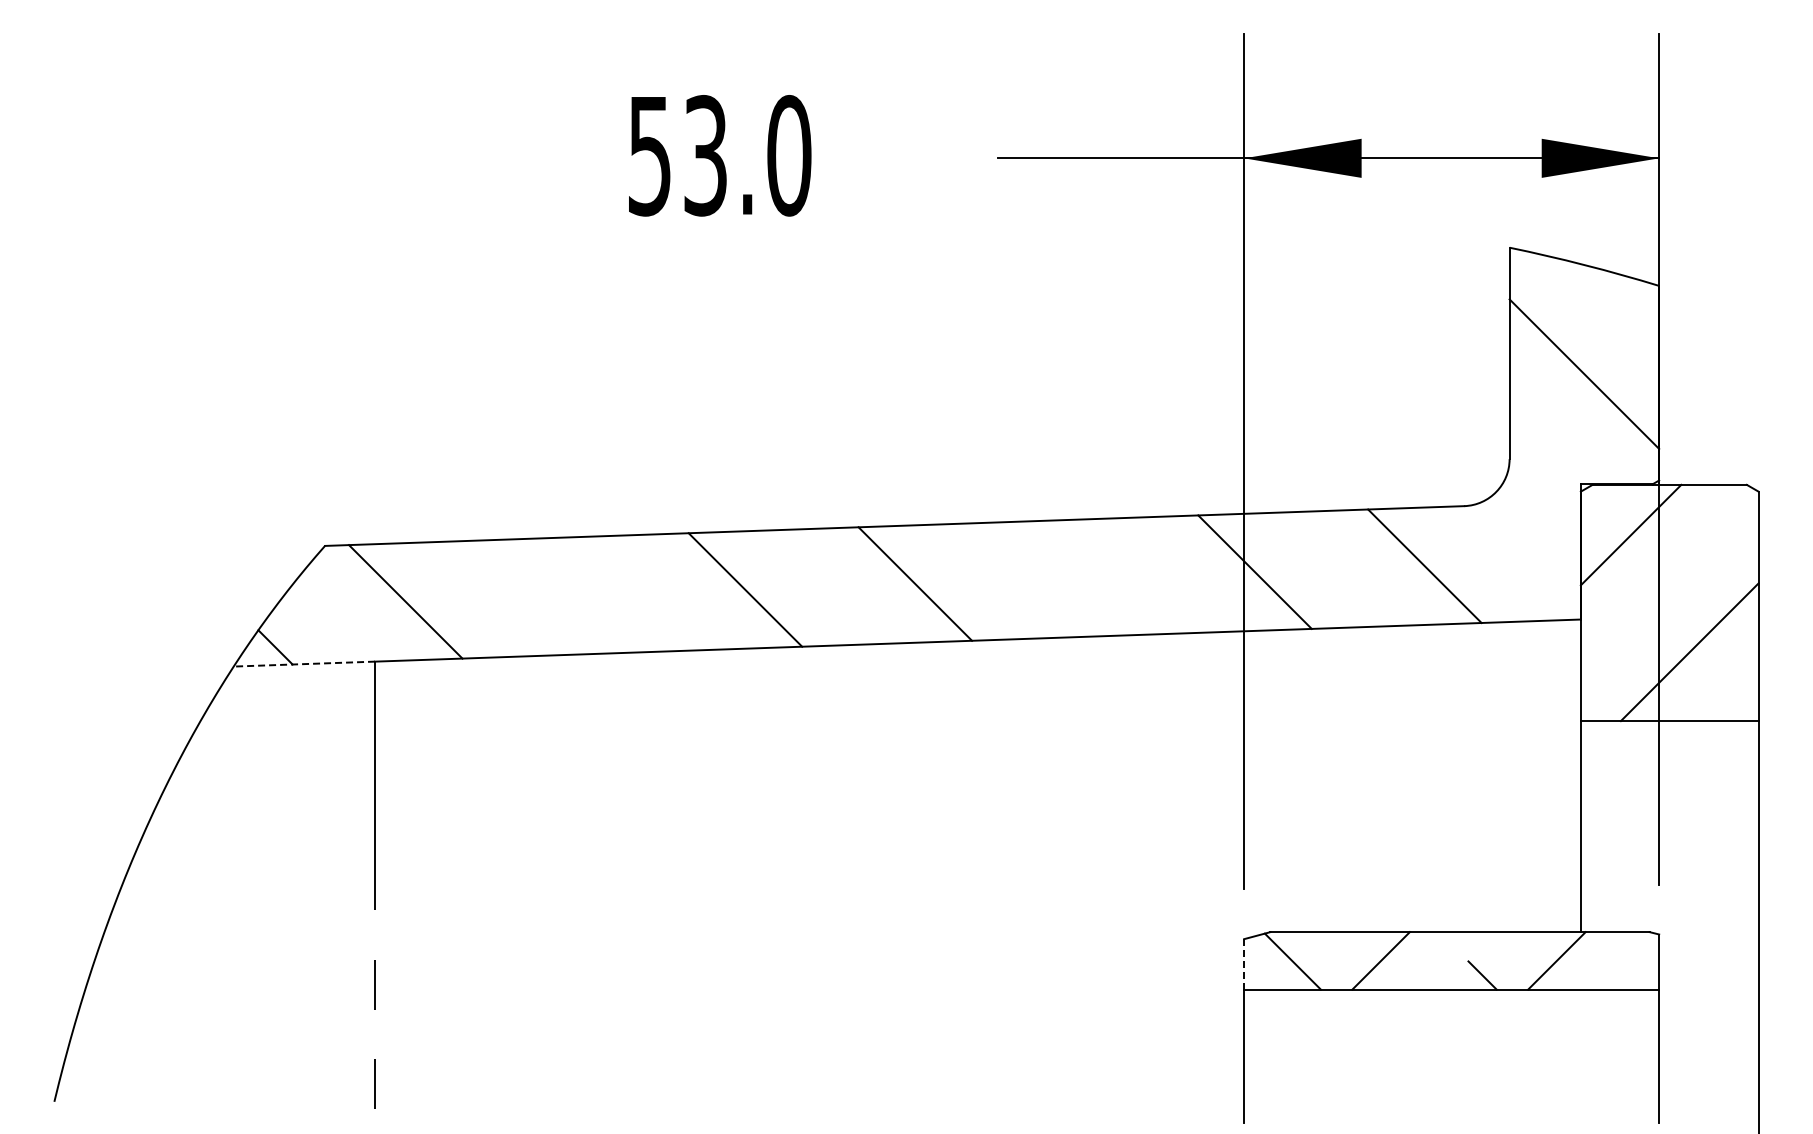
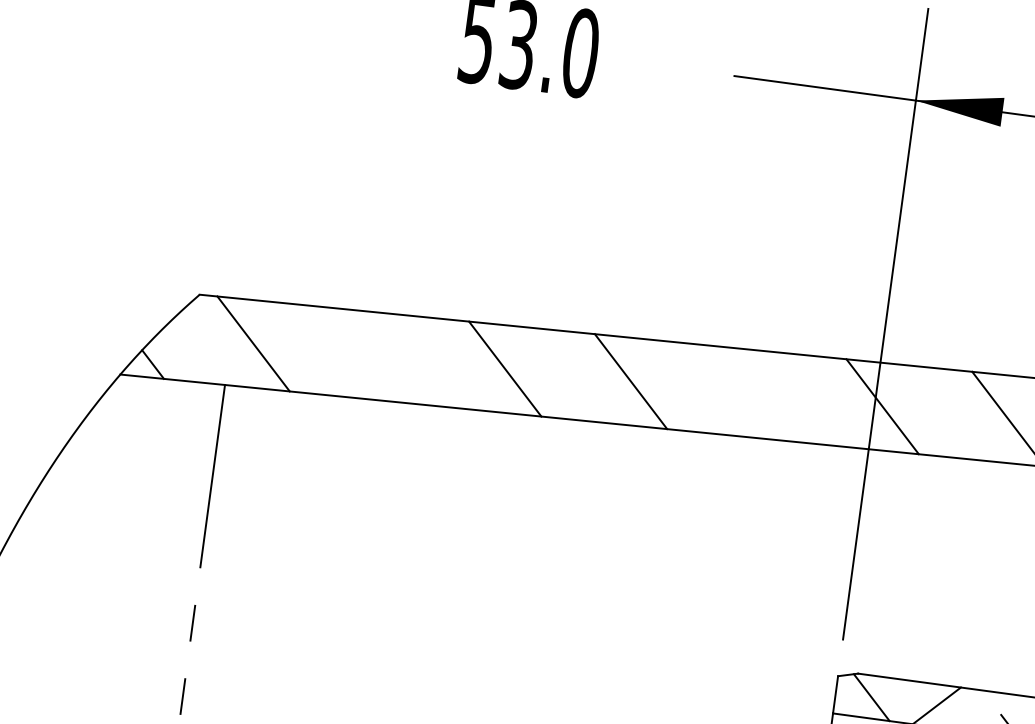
line: (304, 664) -> (172, 380), dashed -> solid
line: (1244, 964) -> (835, 694), dashed -> solid

